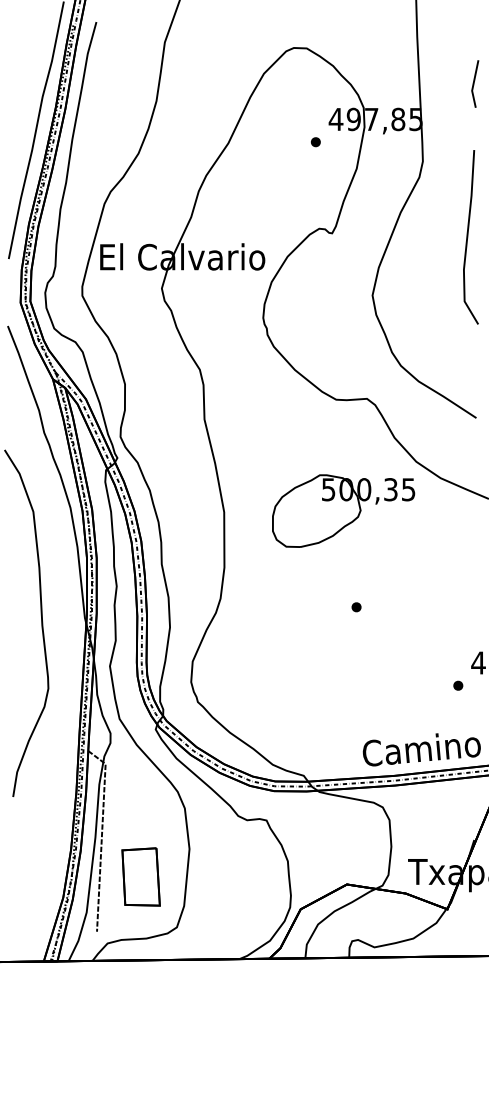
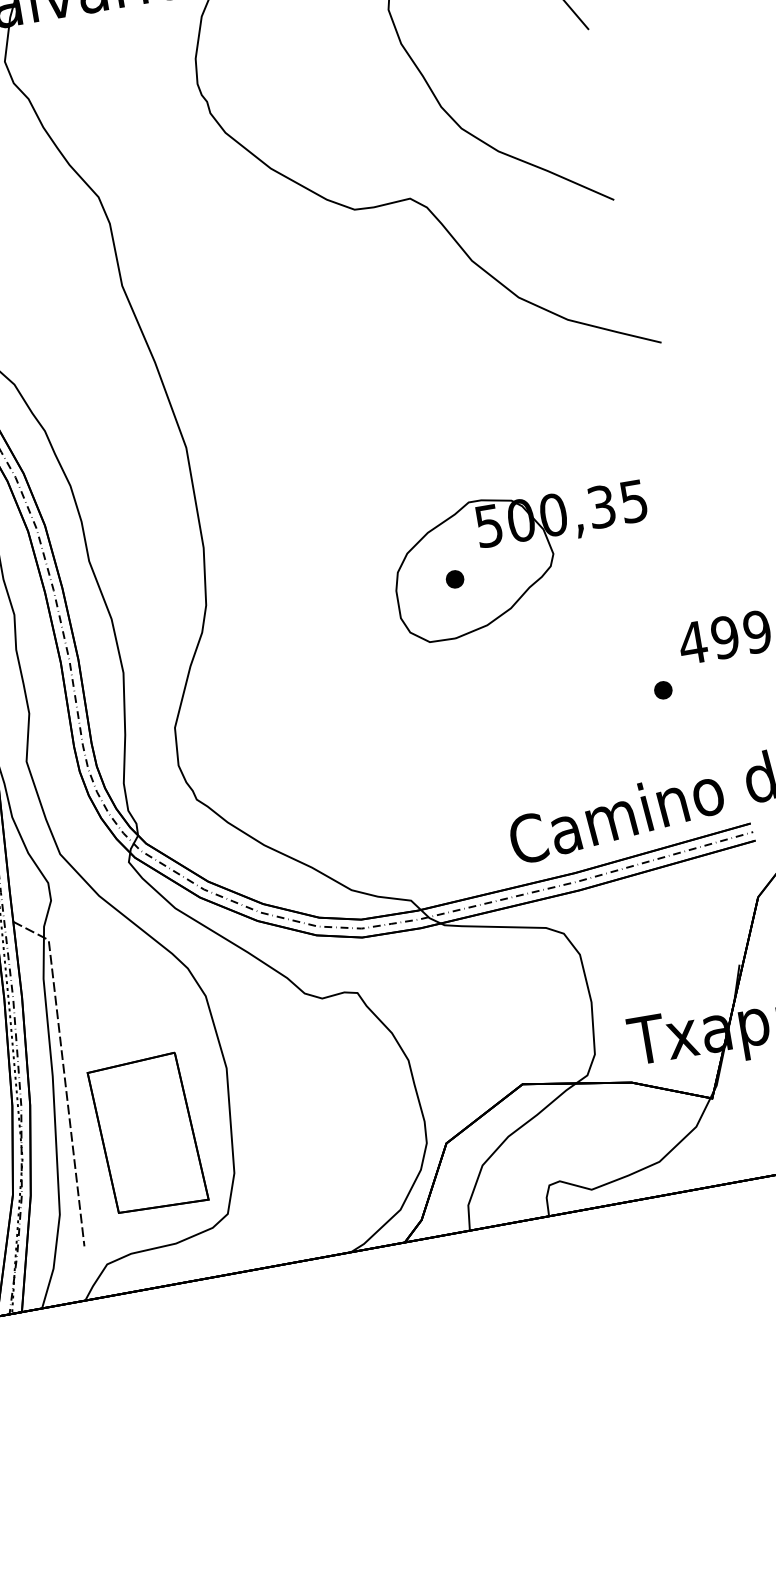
part: (343, 510) -> (522, 559), moved
part: (140, 876) -> (146, 1133), size x1.43

